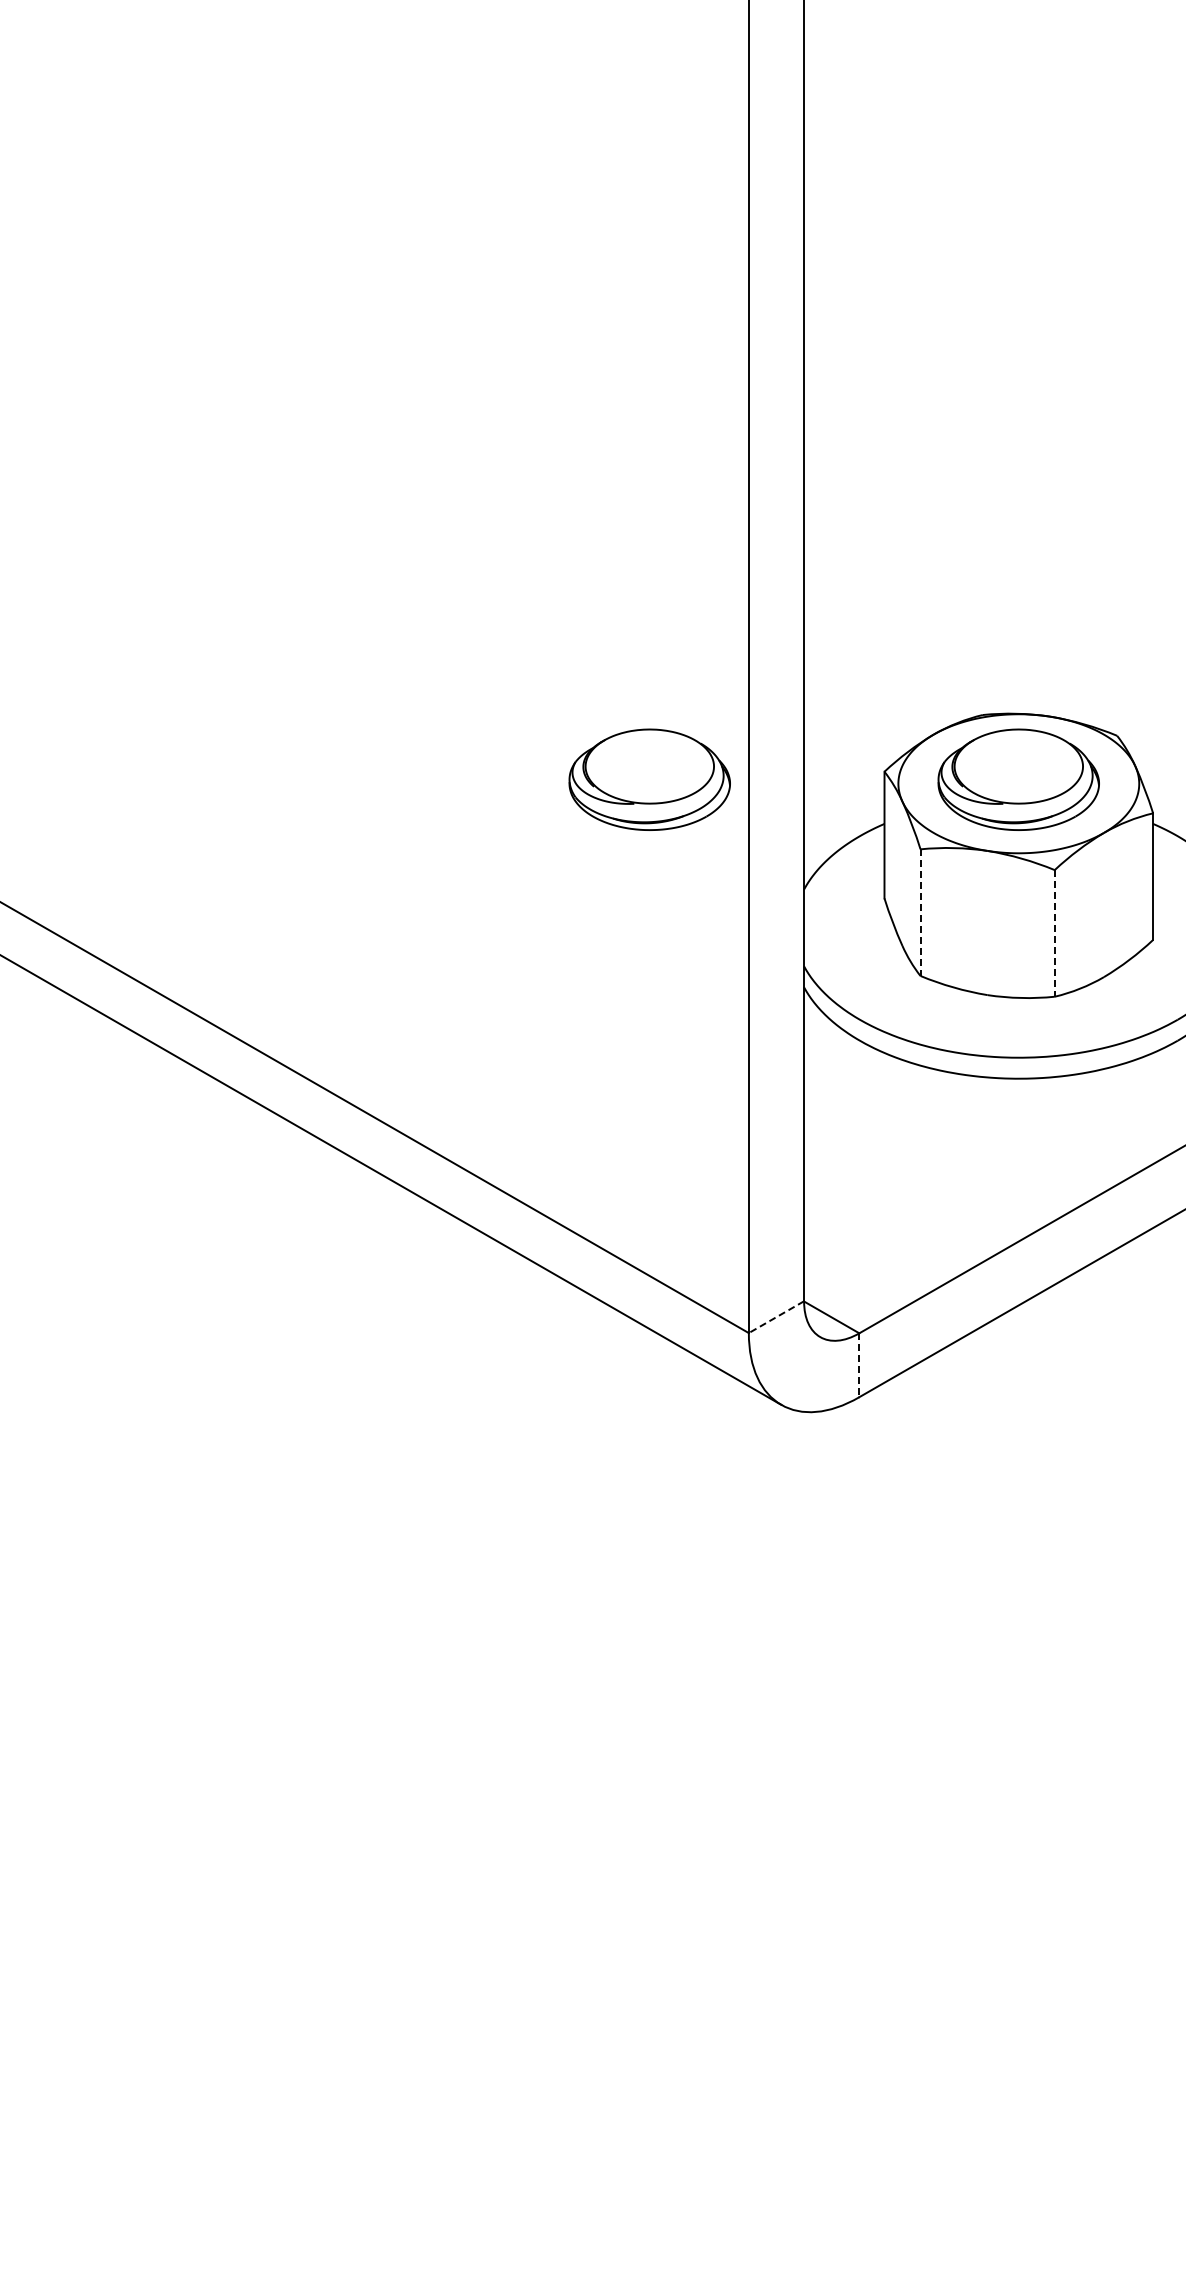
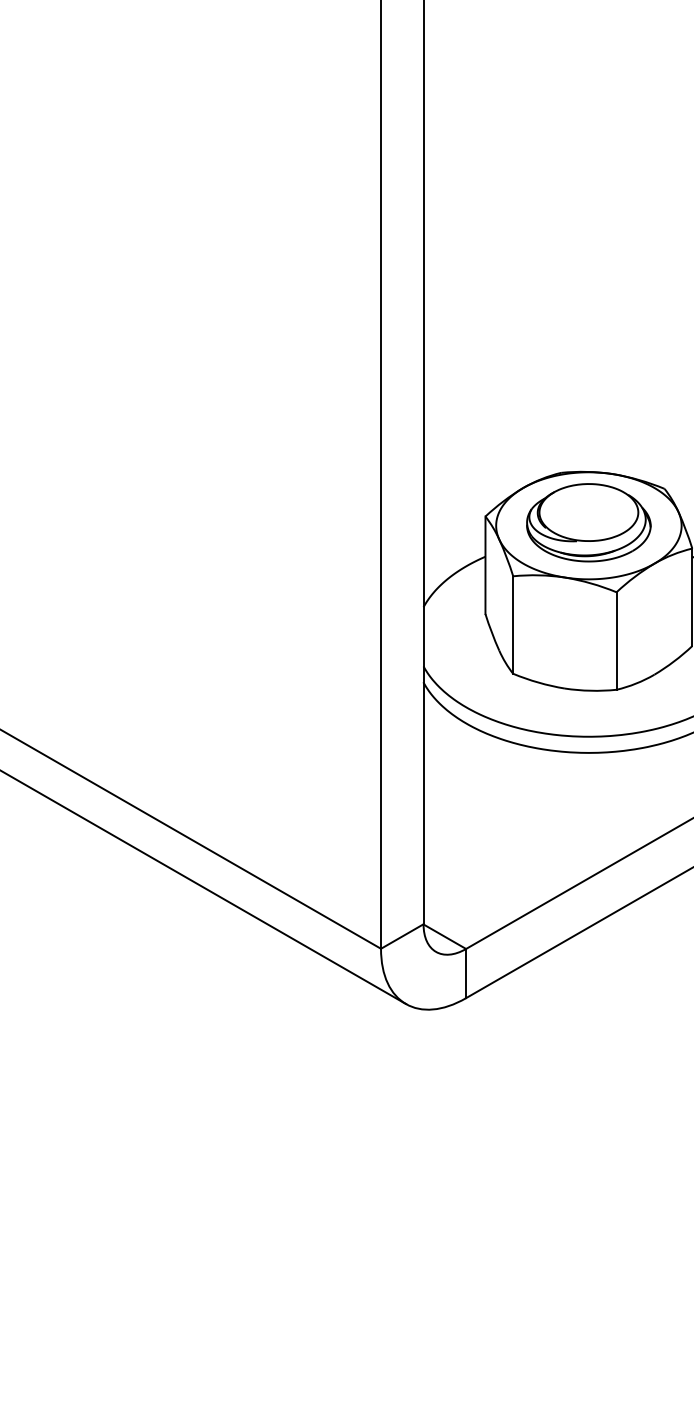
part: (649, 779) -> (304, 522), removed
line: (920, 913) -> (513, 625), dashed -> solid
line: (1054, 933) -> (616, 641), dashed -> solid
line: (776, 1317) -> (402, 936), dashed -> solid
line: (859, 1365) -> (466, 973), dashed -> solid

